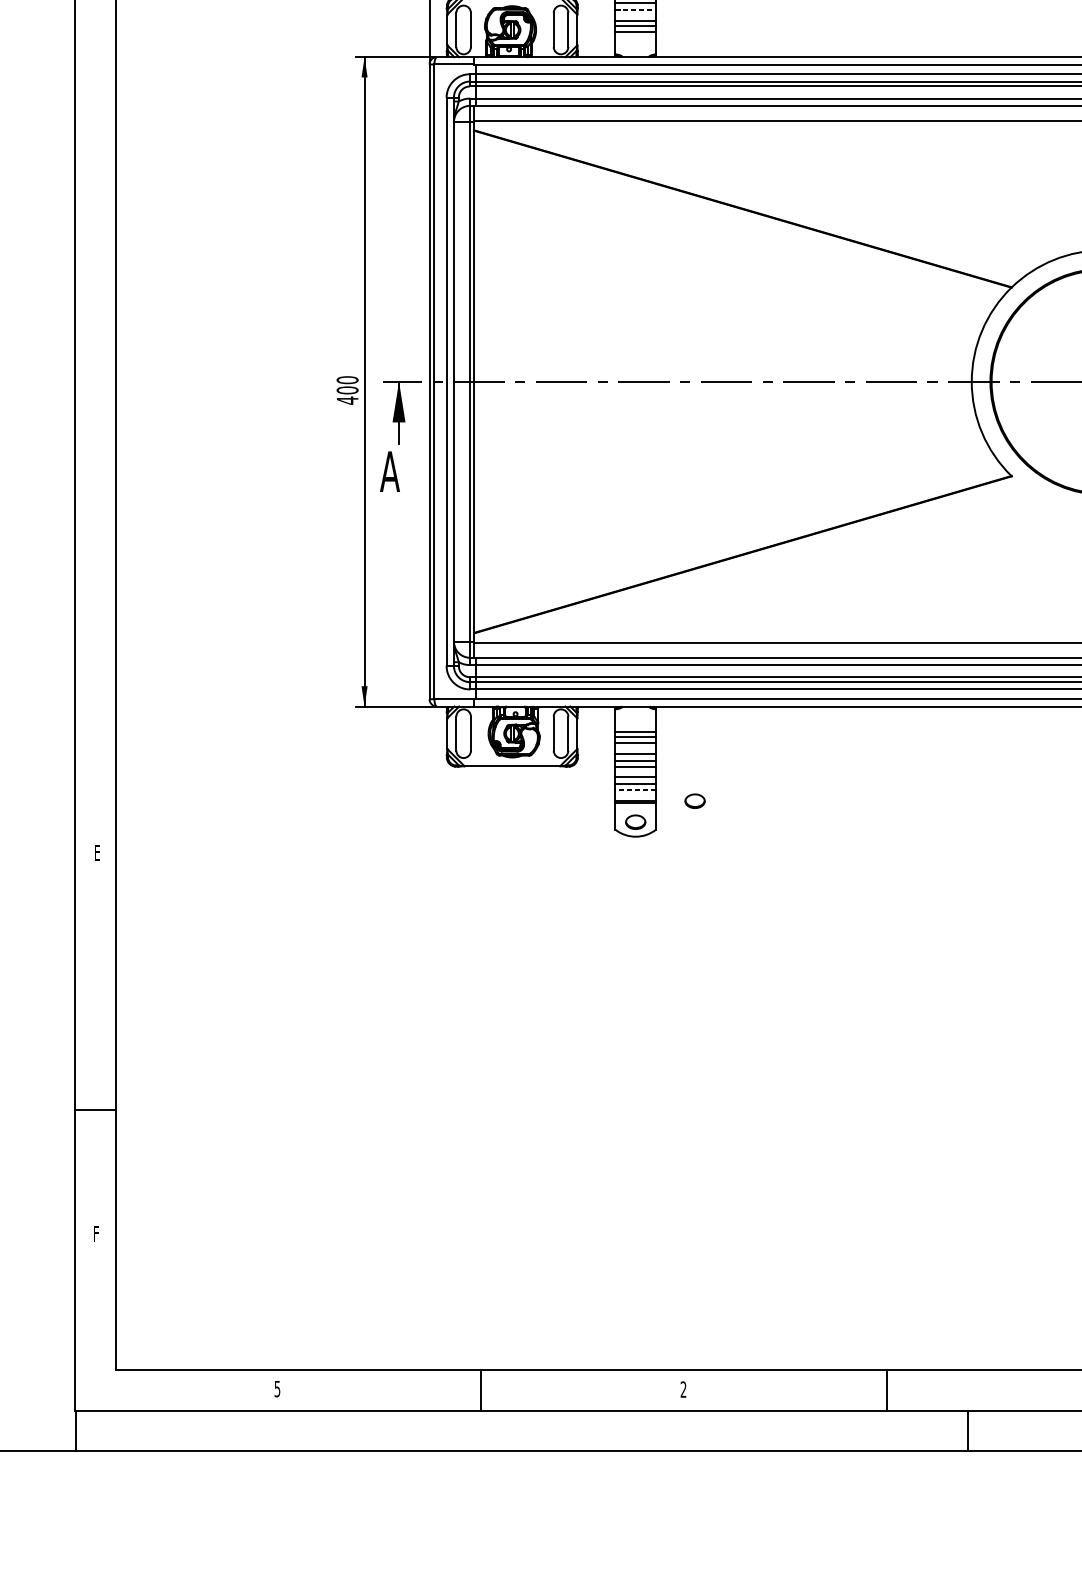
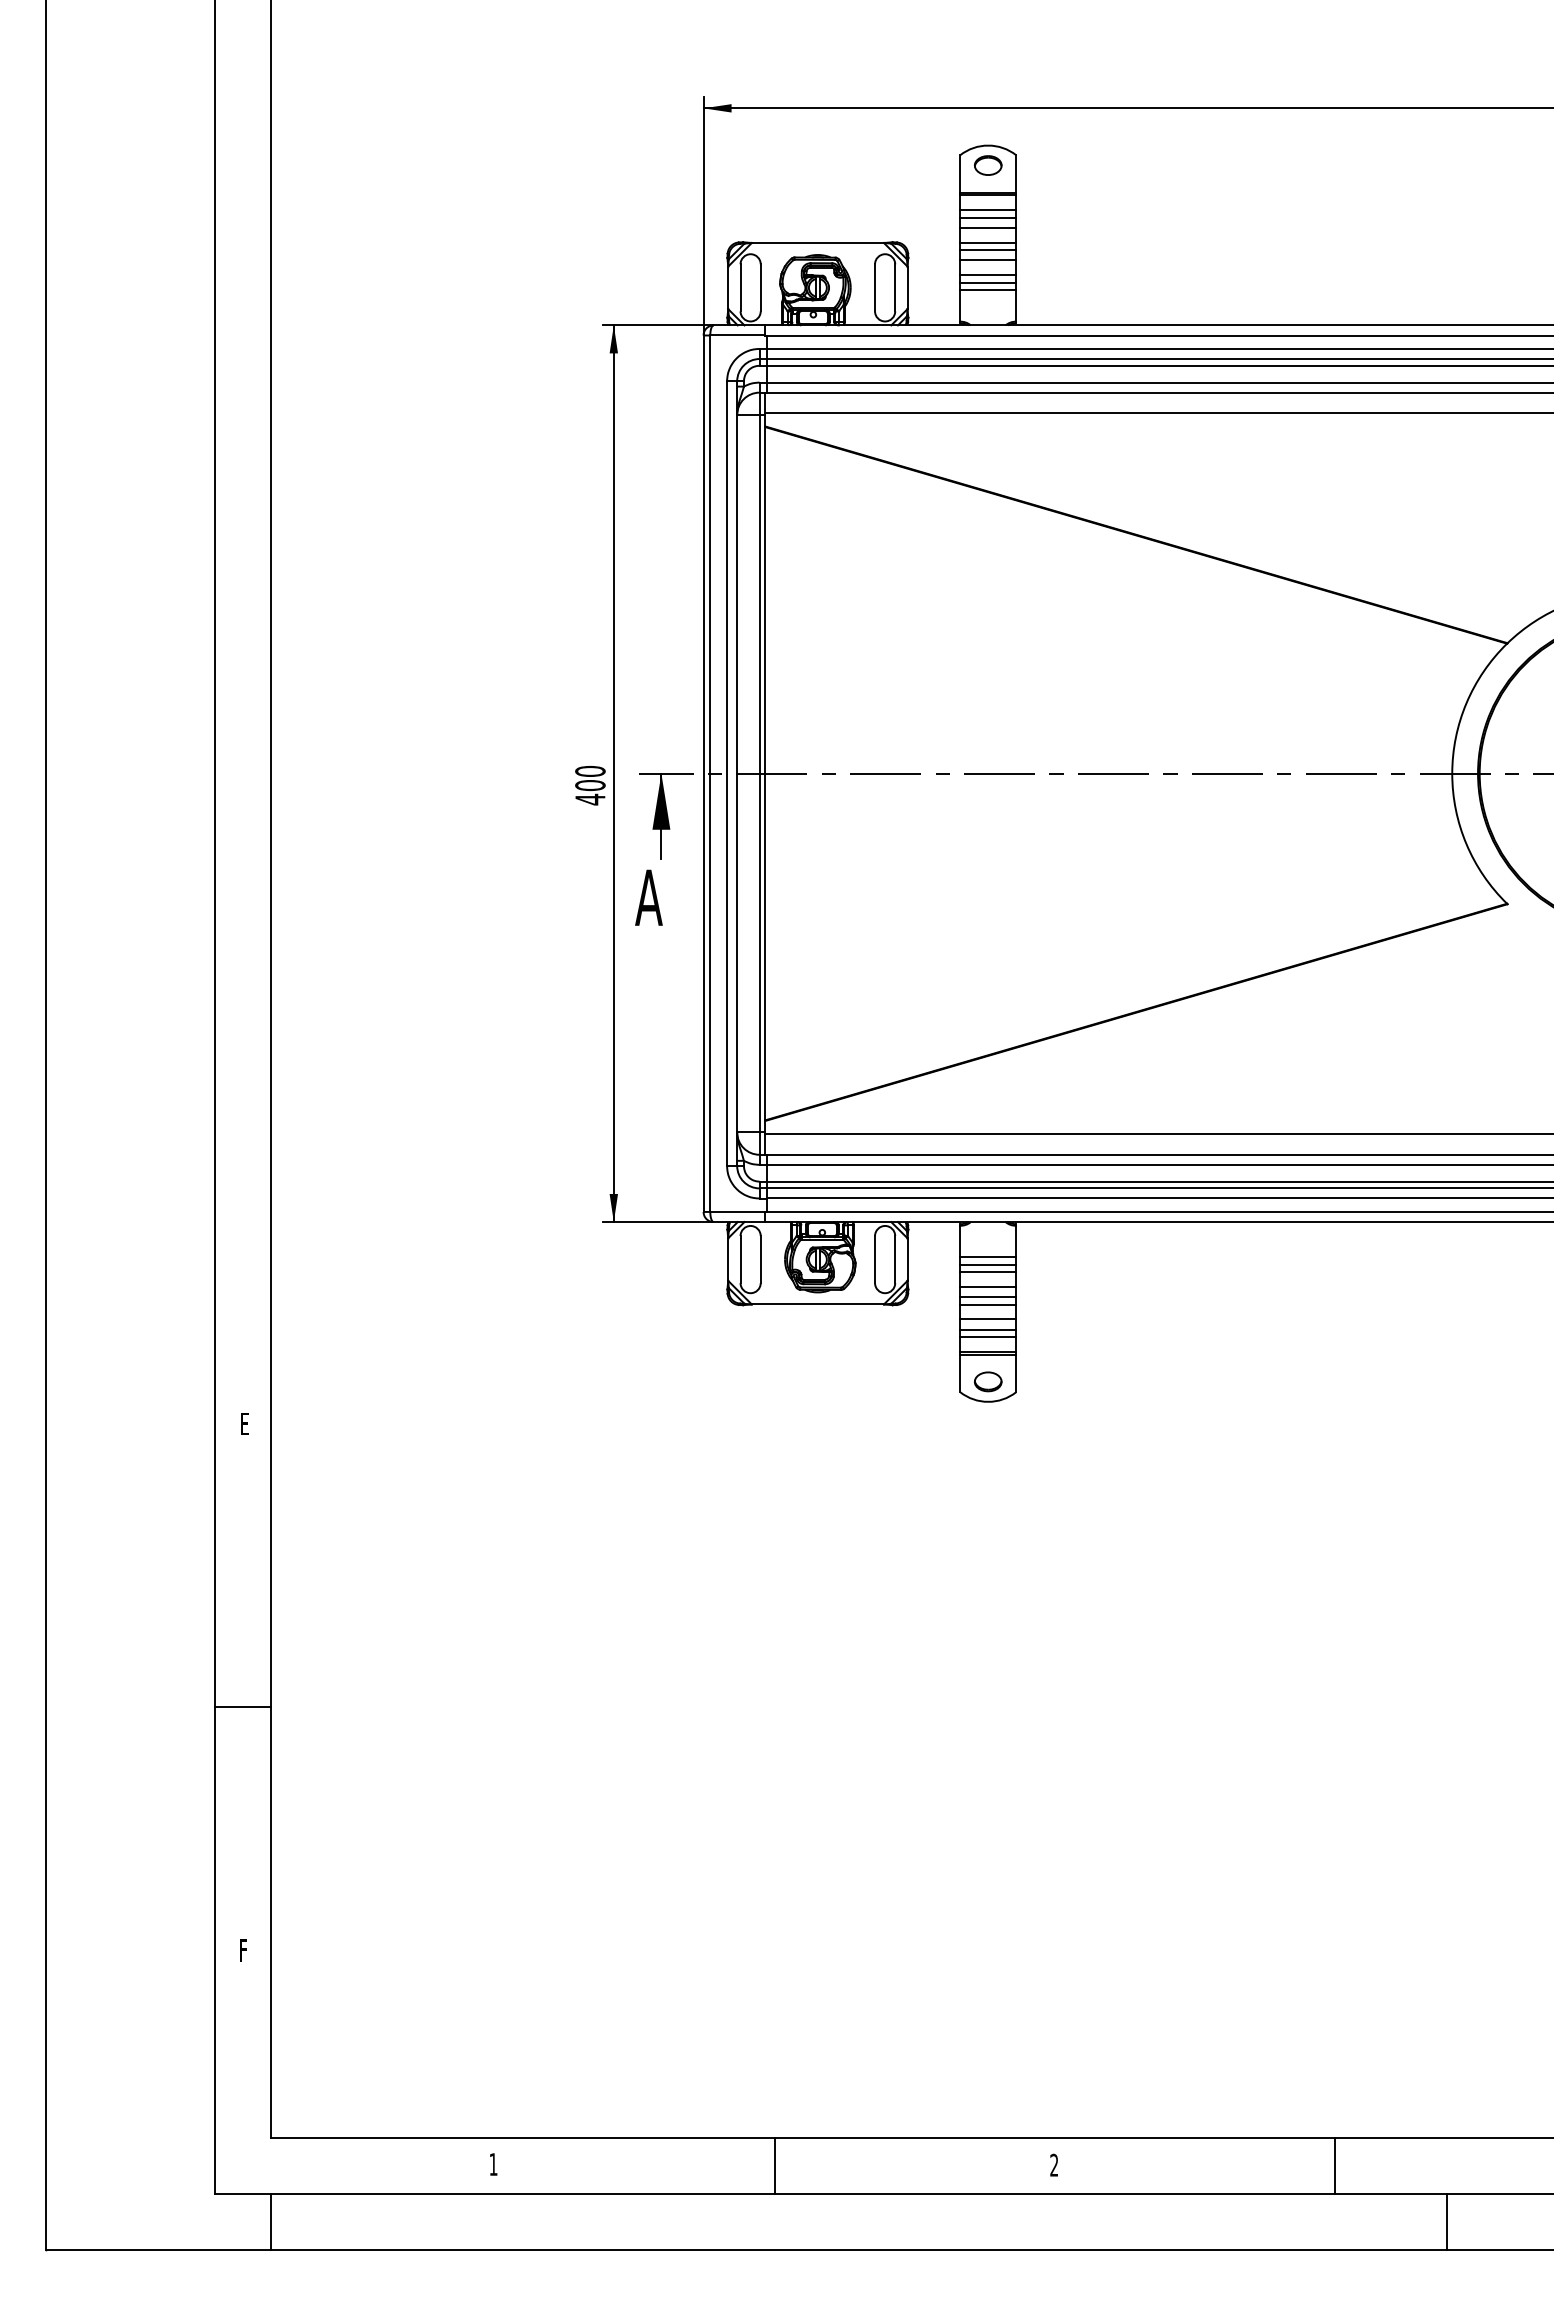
line: (635, 10) -> (988, 260), dashed -> solid
line: (635, 790) -> (987, 1337), dashed -> solid
part: (695, 800) -> (1070, 1352), removed
line: (95, 1110) -> (242, 1706), moved
text: (277, 1389) -> (493, 2164), 5 -> 1
line: (76, 1431) -> (270, 2222), moved

